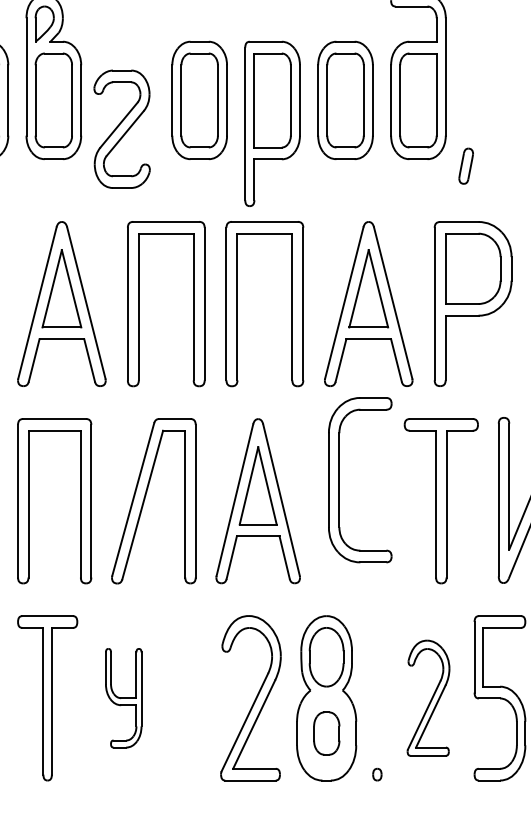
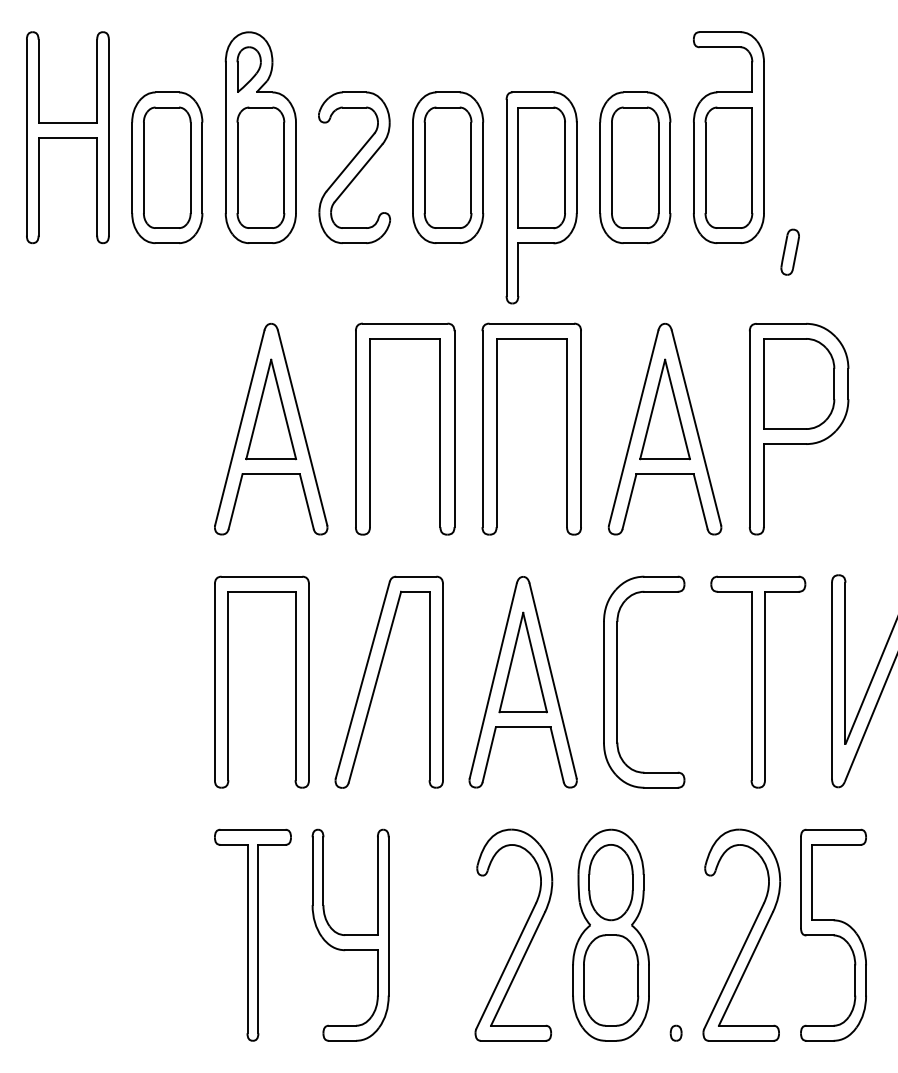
part: (122, 129) -> (354, 167), moved
part: (339, 479) -> (617, 681), moved
part: (123, 697) -> (350, 934), size x1.67
part: (428, 697) -> (741, 934), size x1.43
part: (326, 733) -> (611, 980), size x1.67

